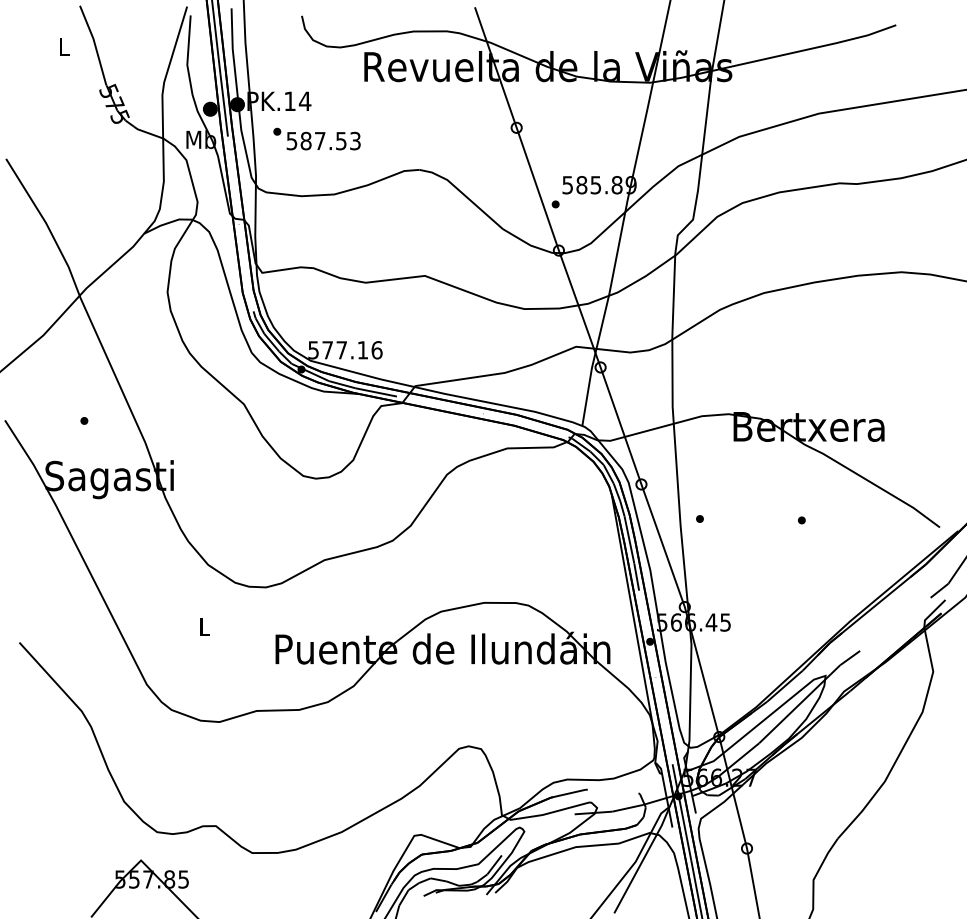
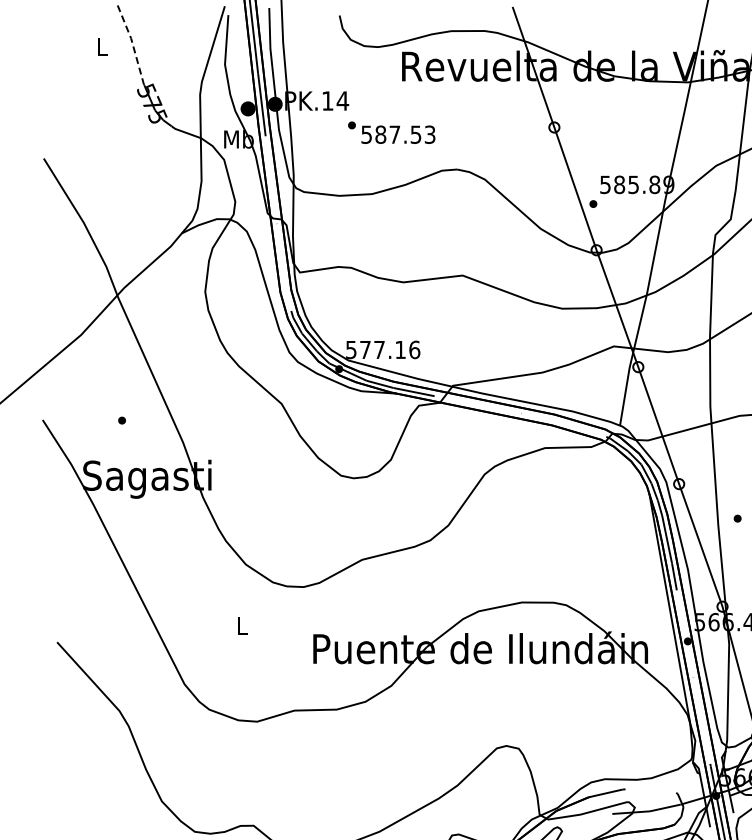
line: (95, 45) -> (133, 45), solid -> dashed
text: (316, 138) -> (391, 132), moved

